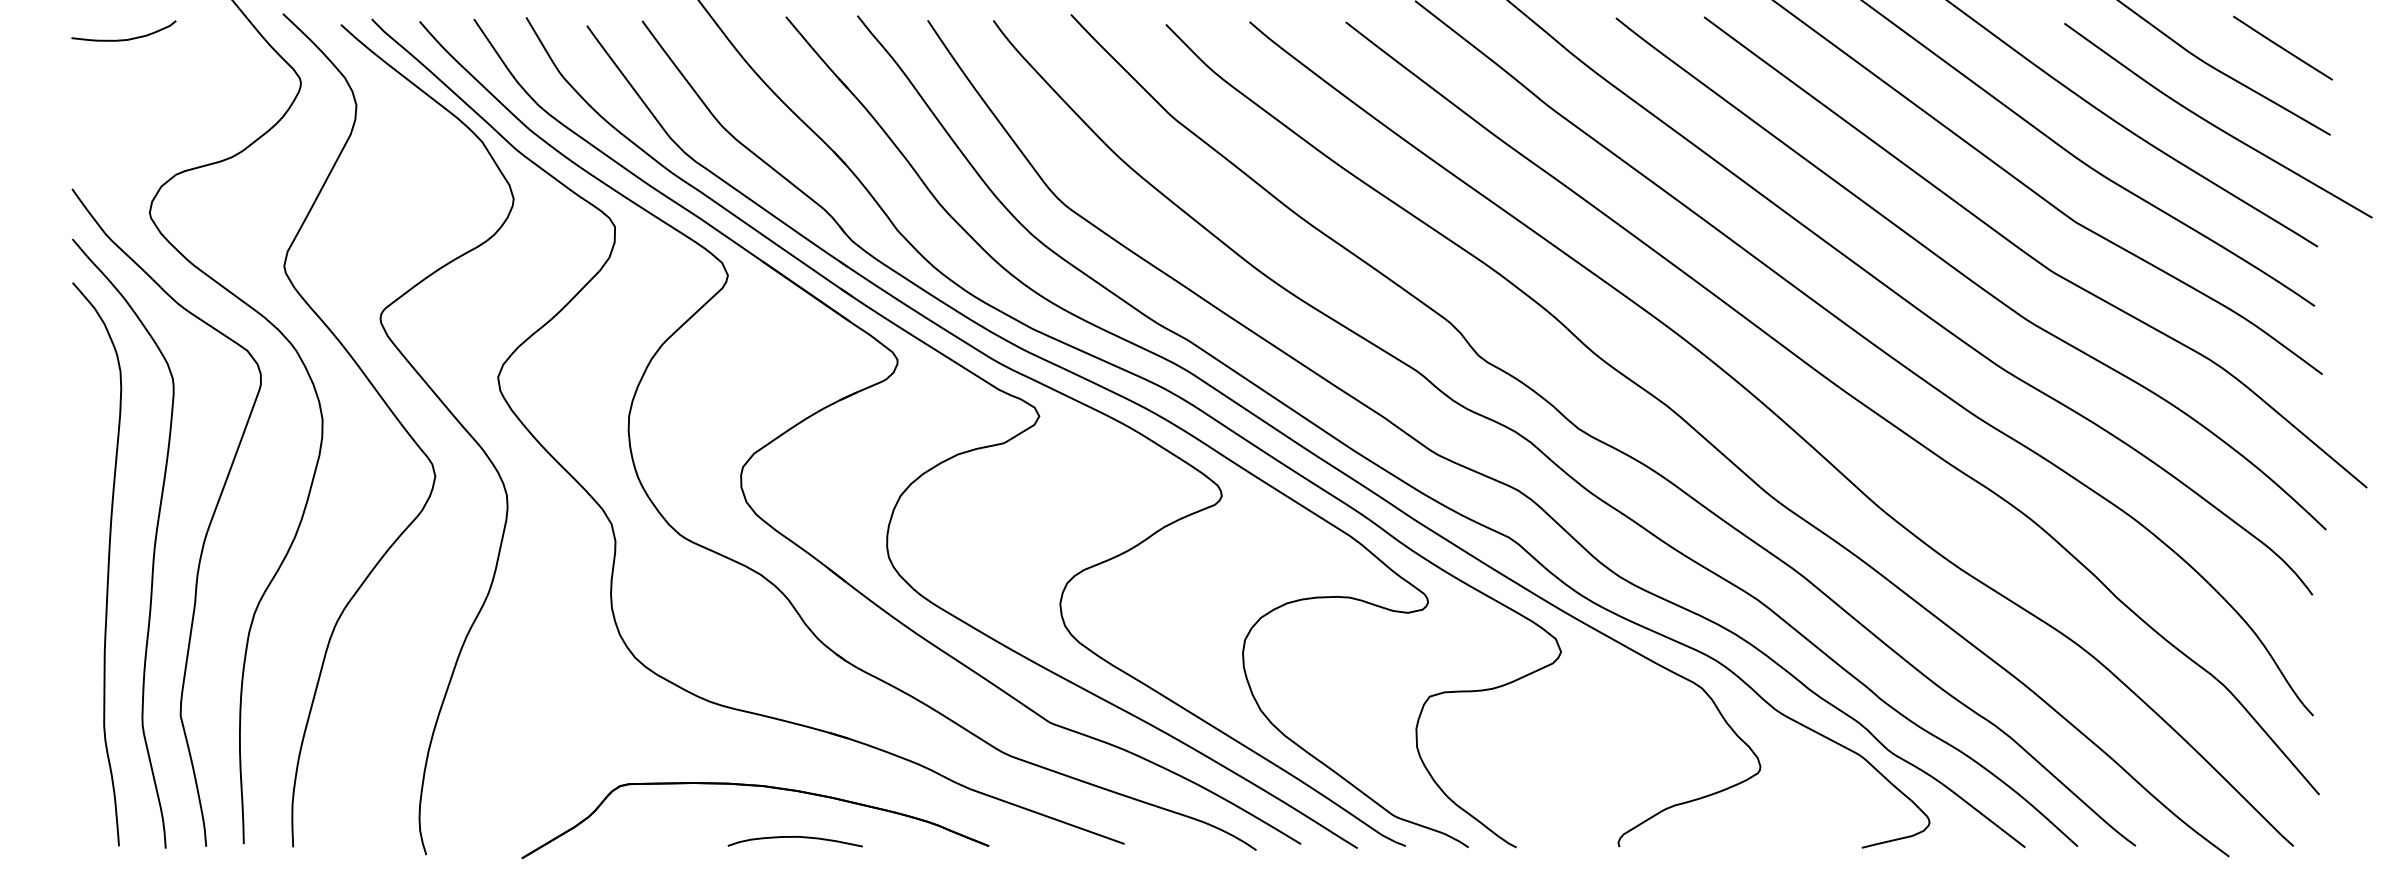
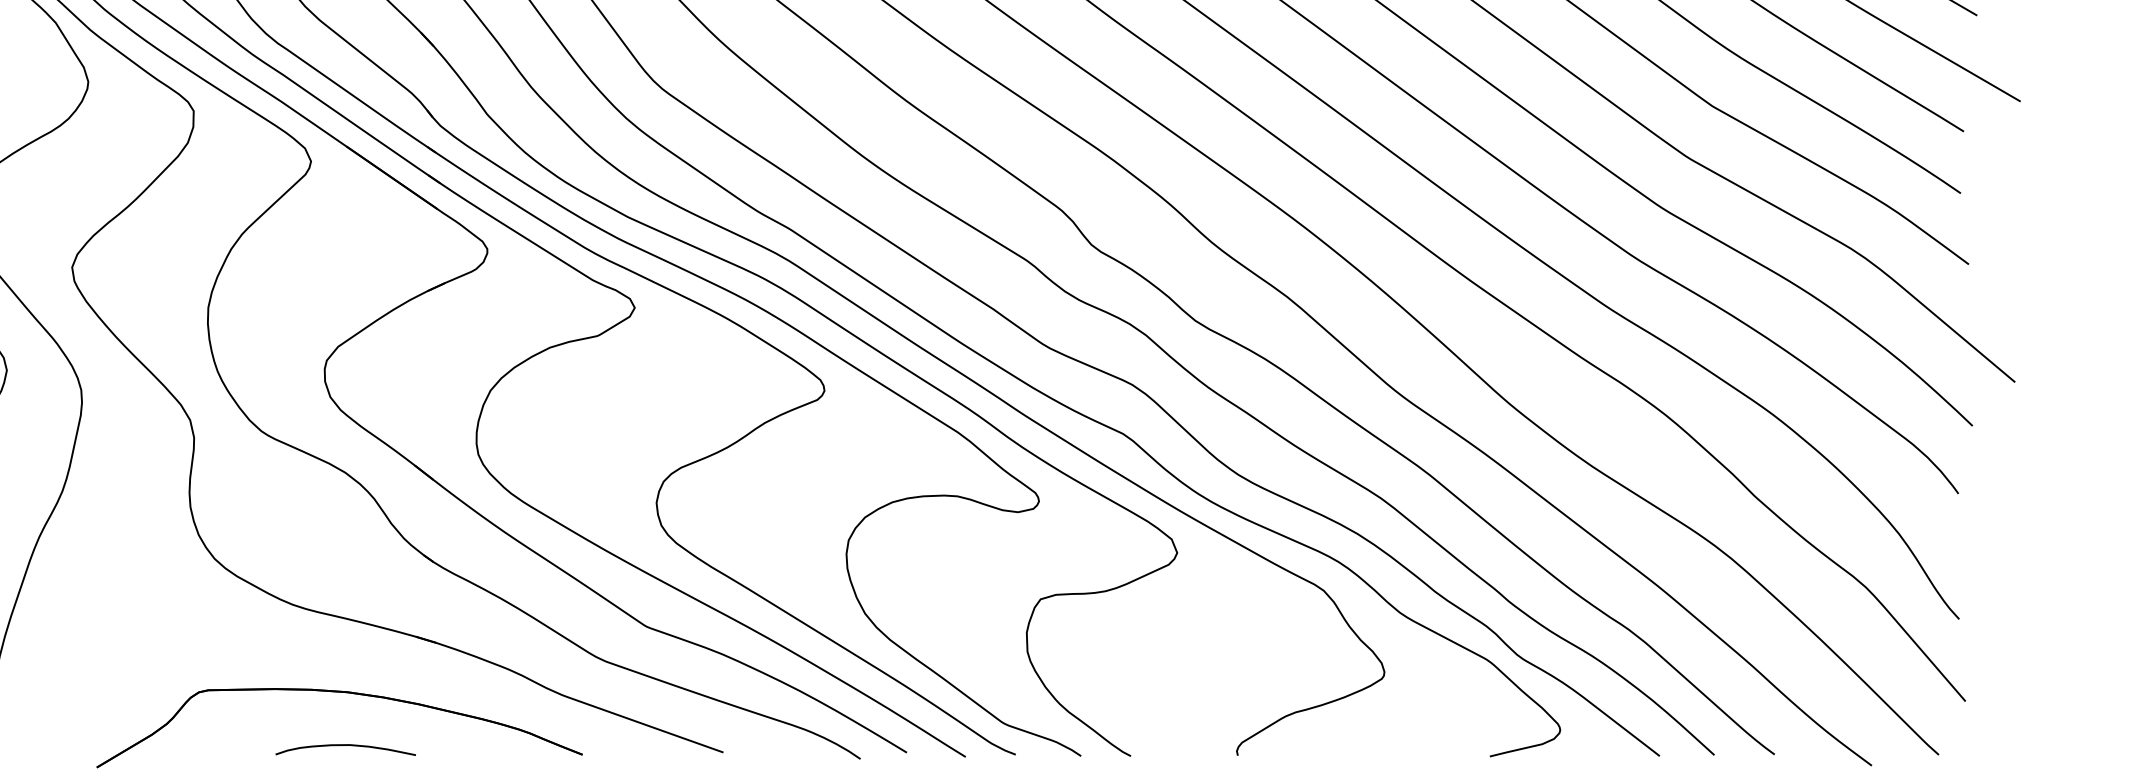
curve: (794, 837) -> (344, 745), moved

